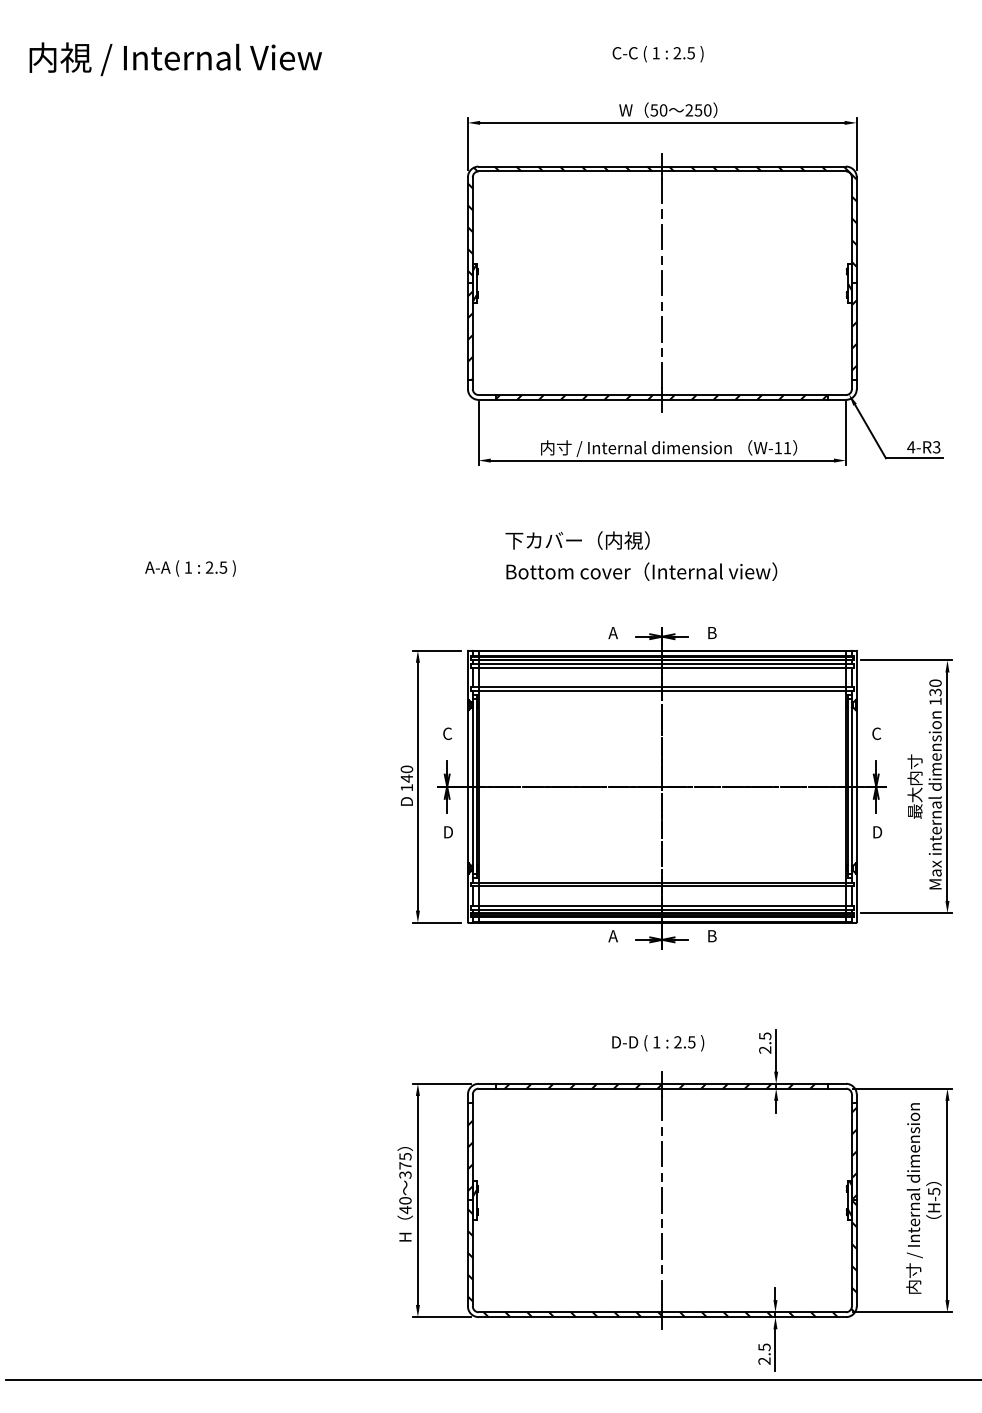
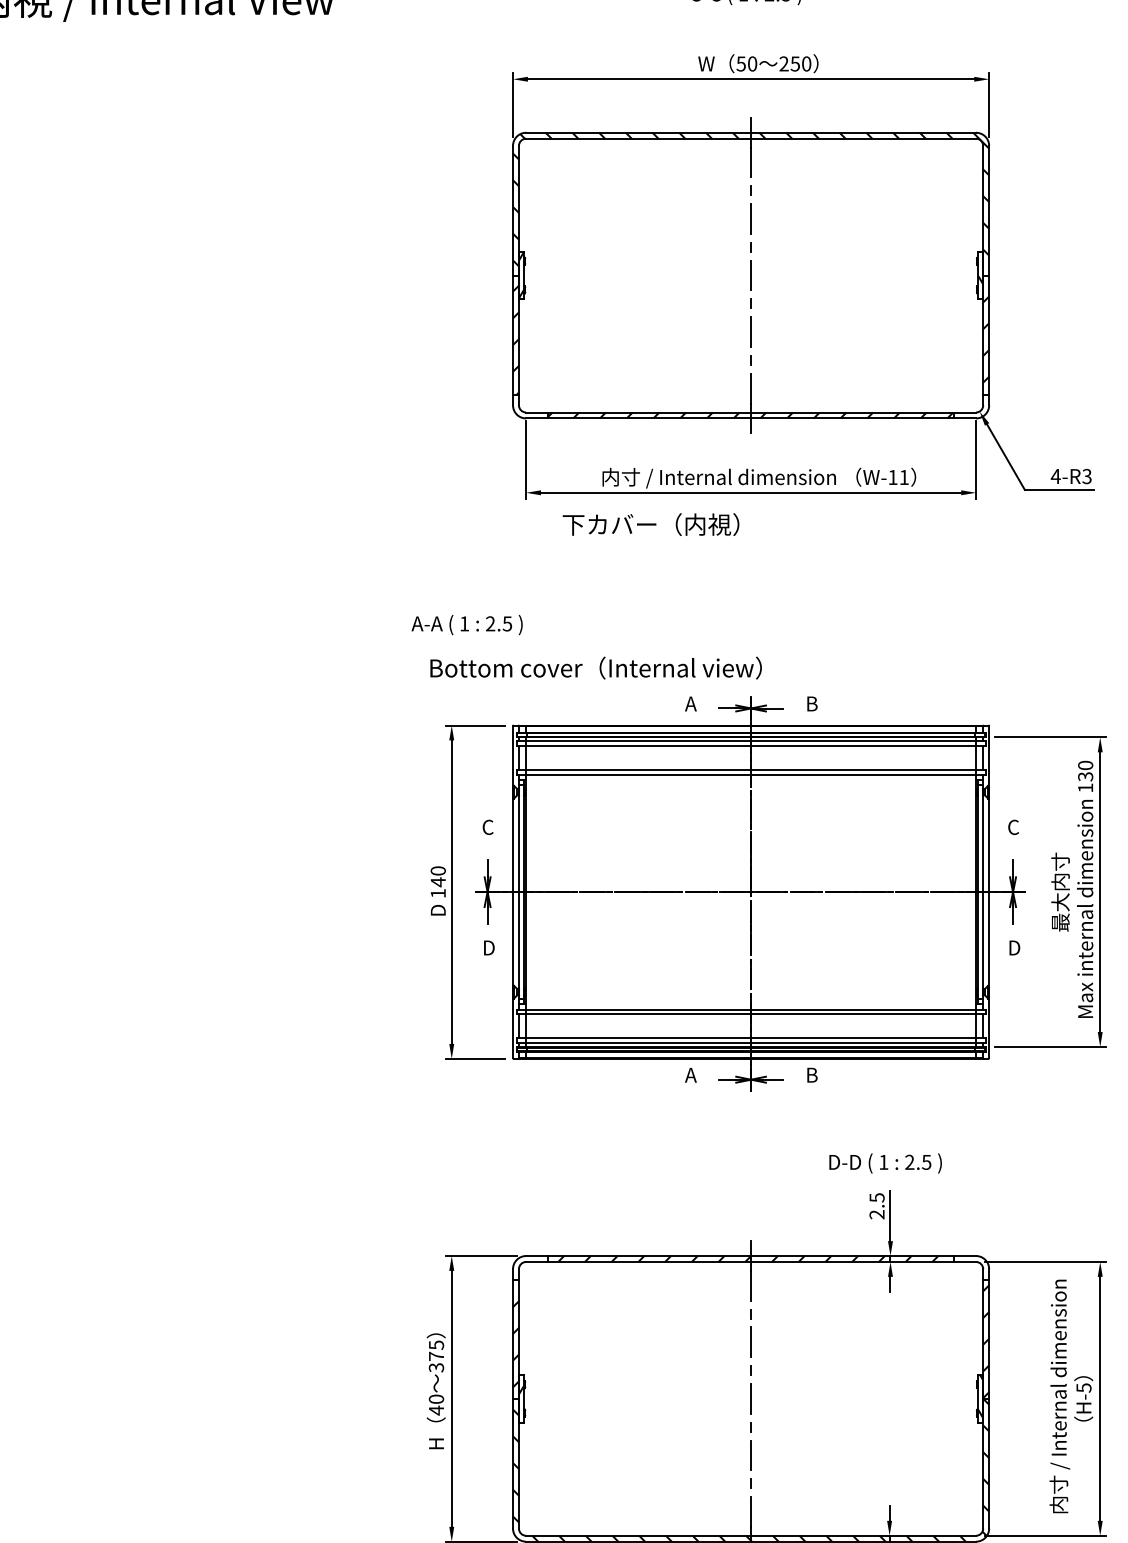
text: (577, 540) -> (650, 524), moved
text: (190, 568) -> (467, 624), moved
text: (641, 571) -> (595, 667), moved
text: (658, 1043) -> (885, 1163), moved

